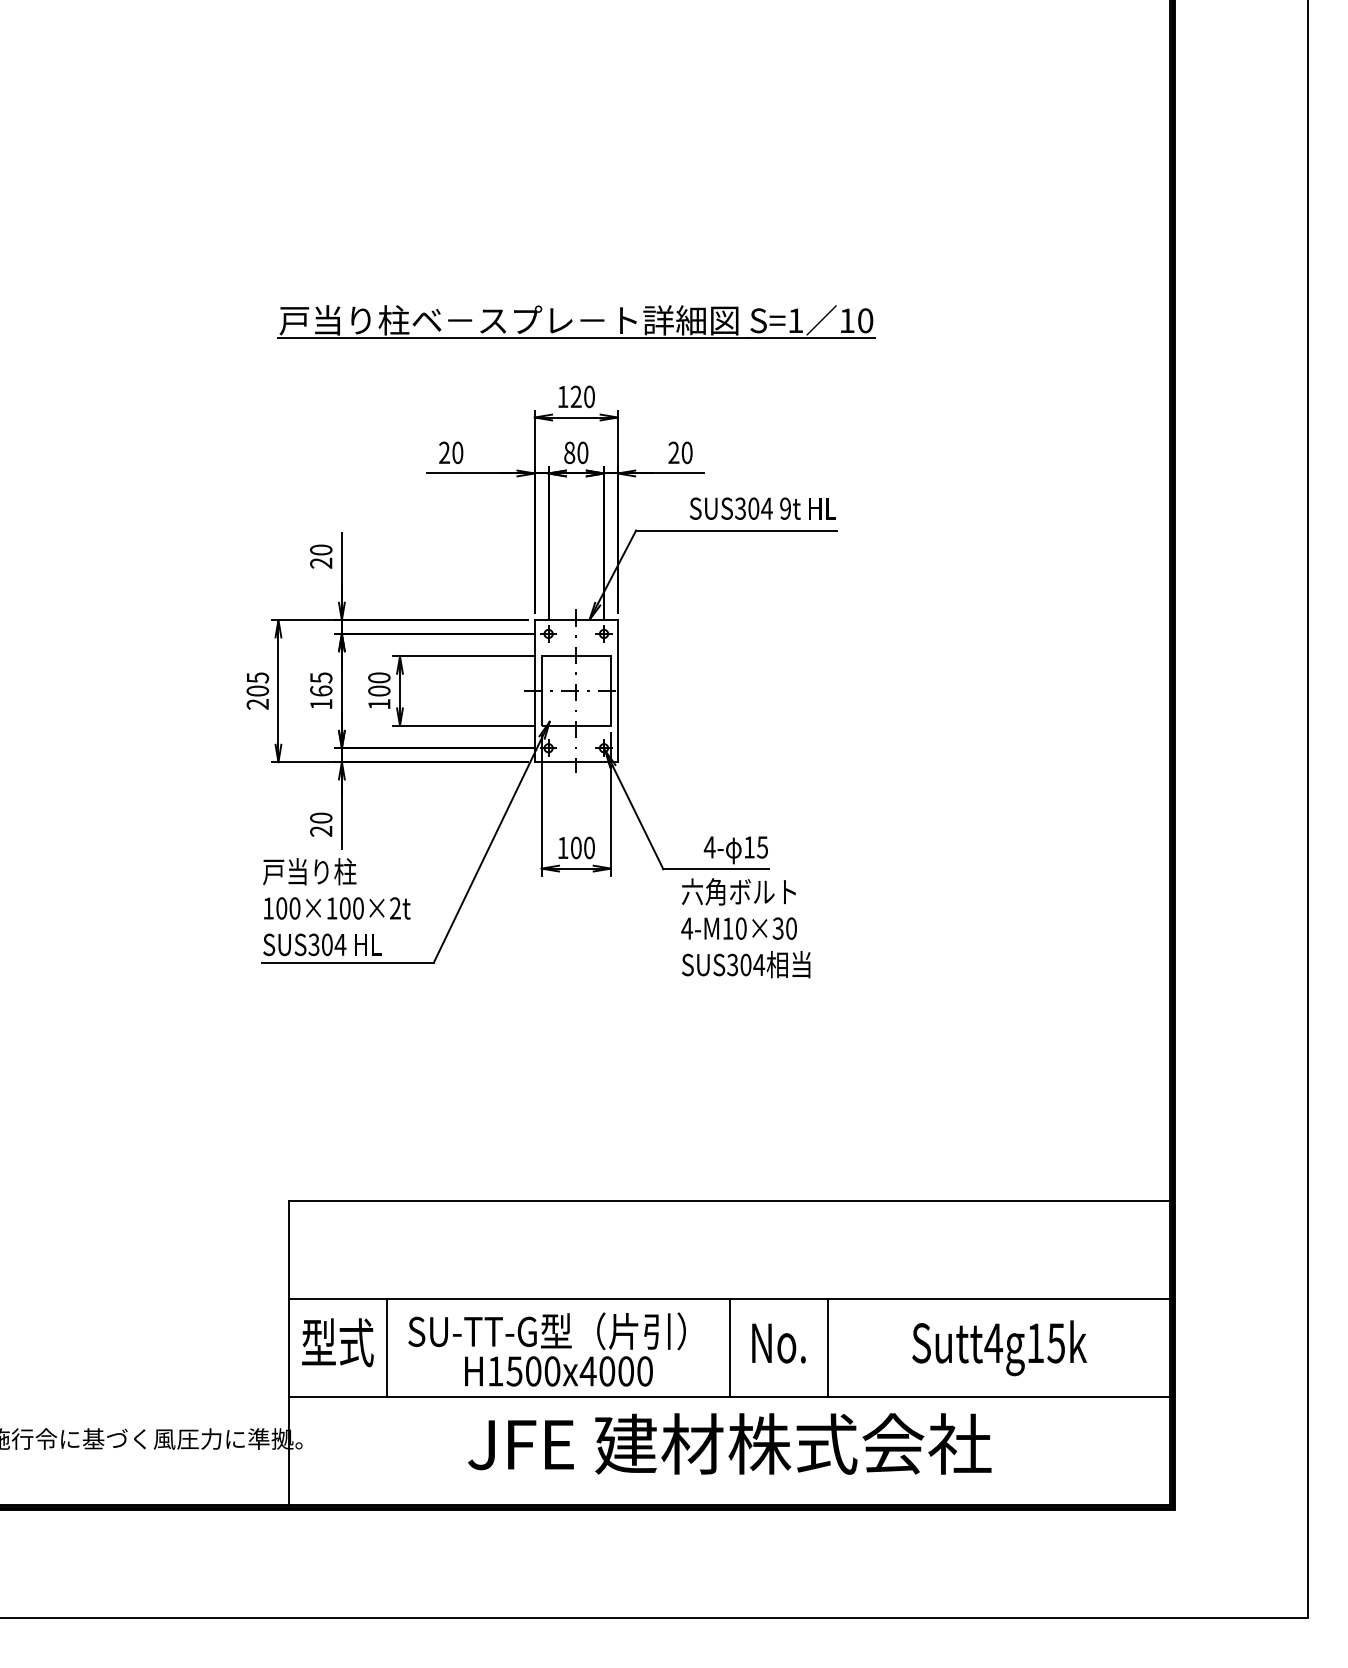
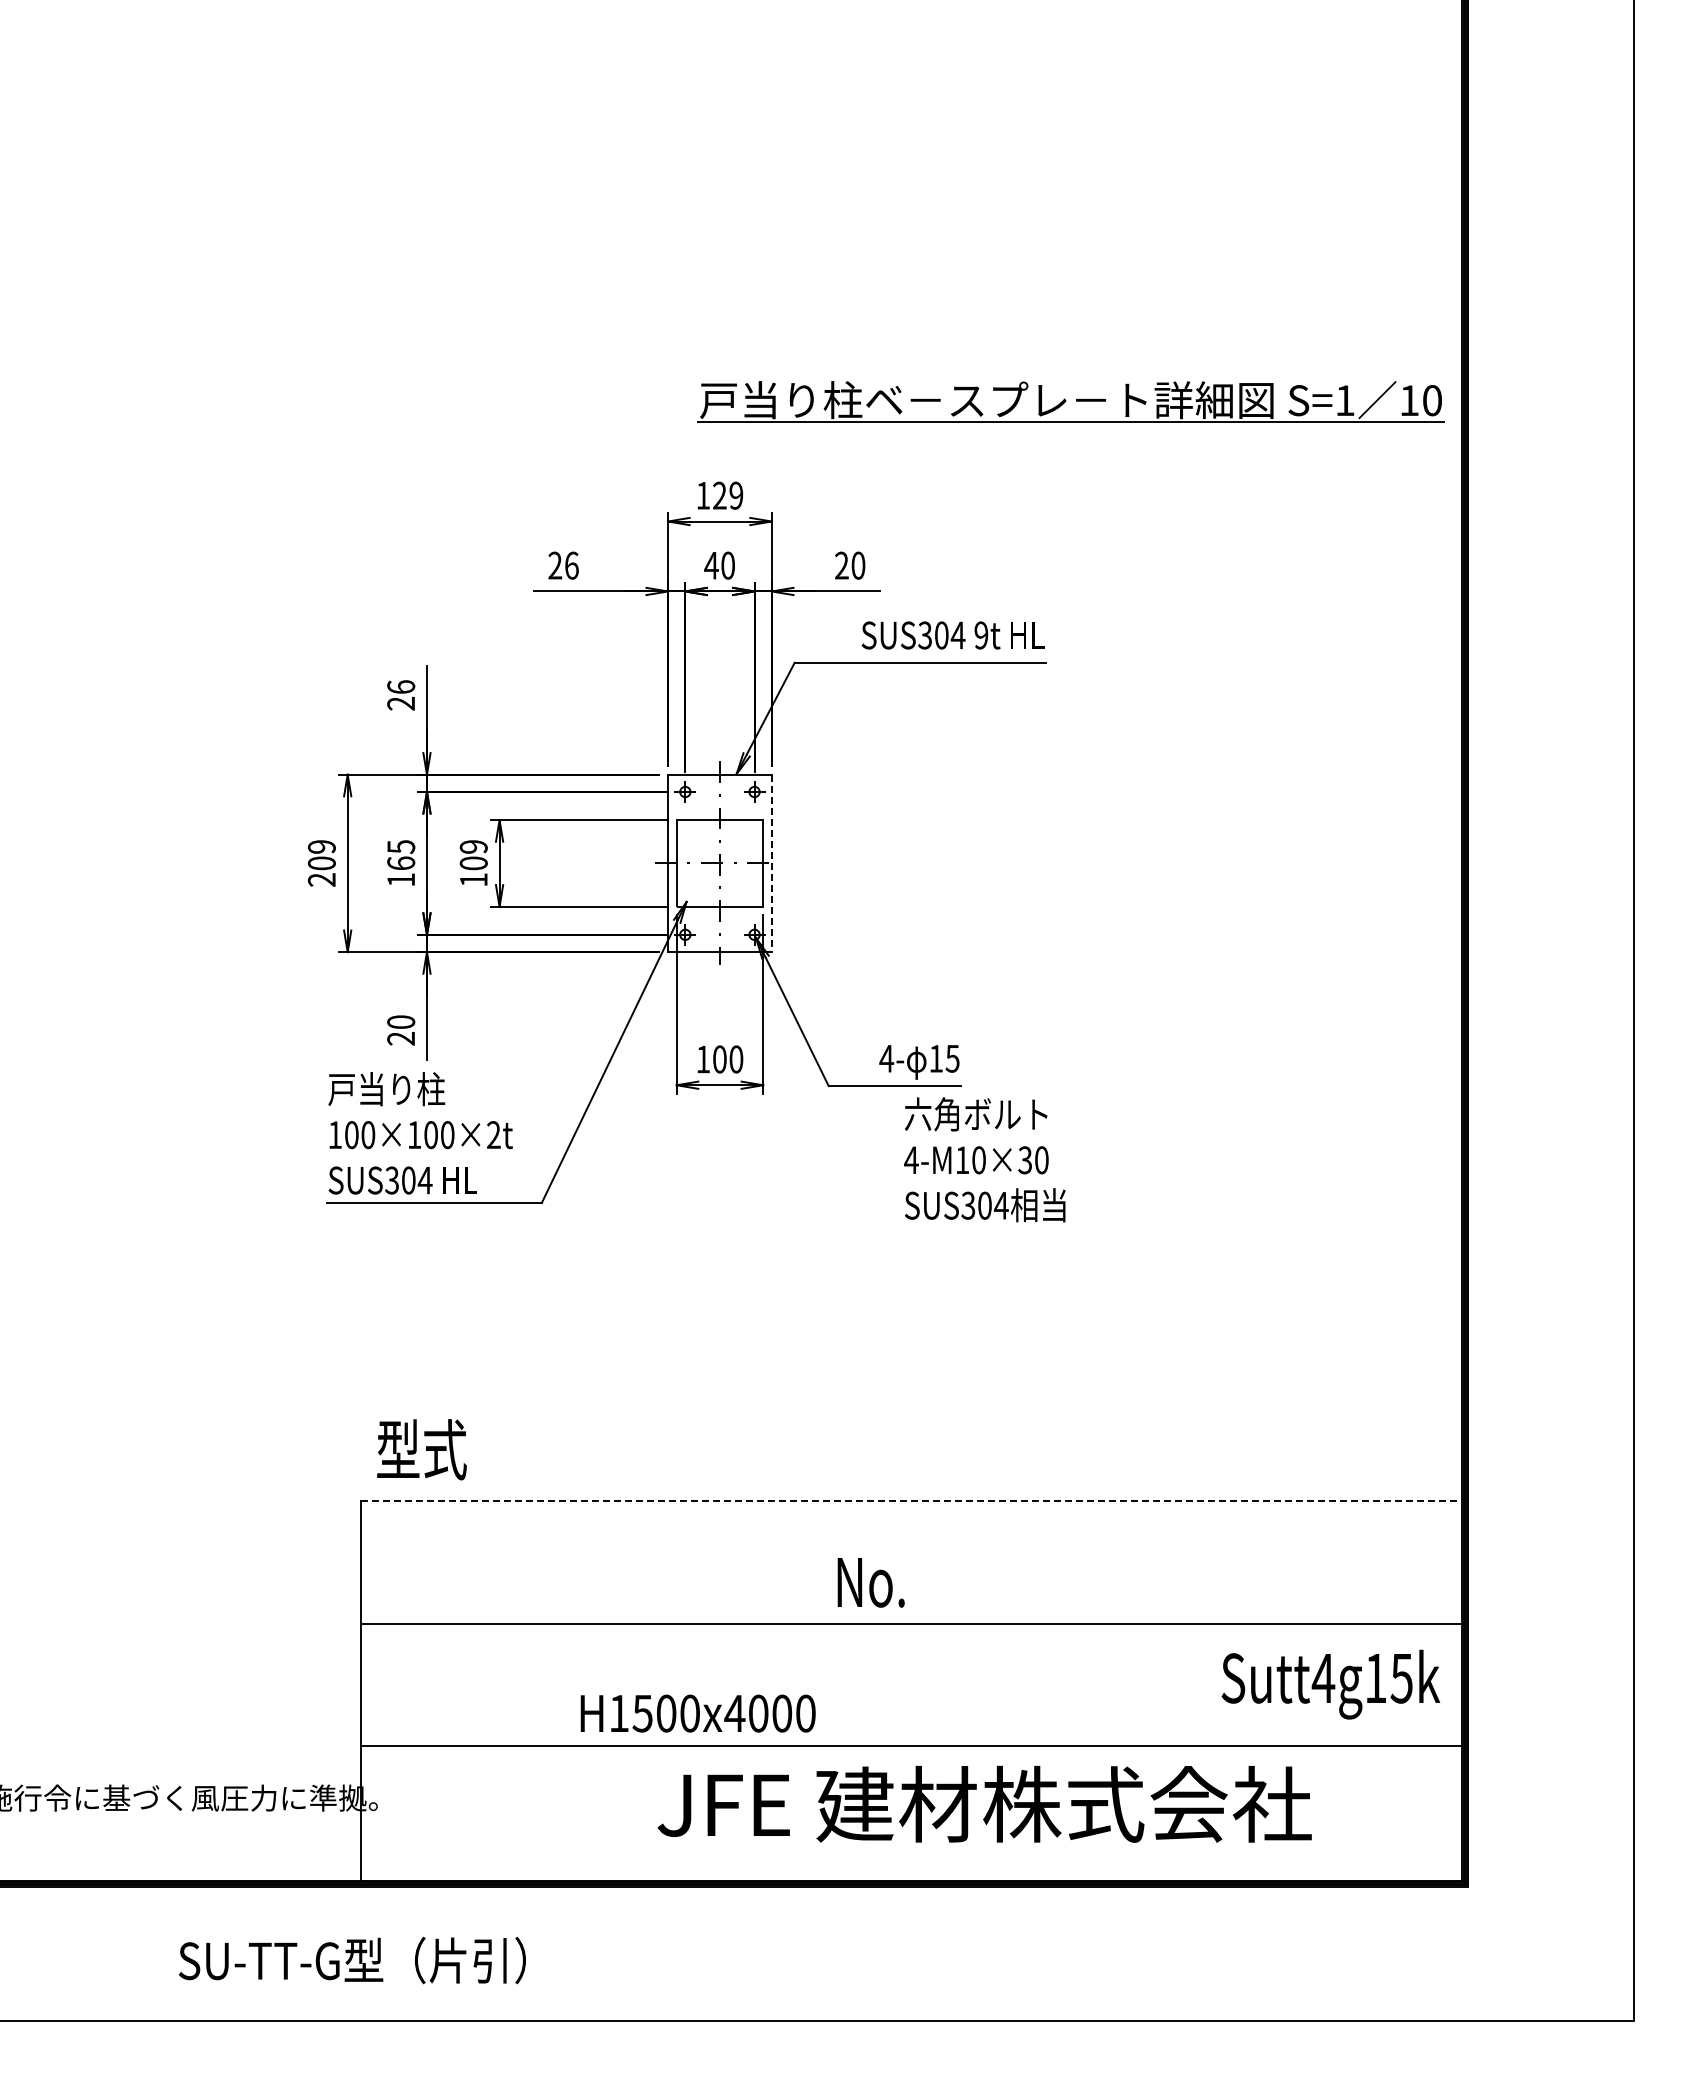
part: (575, 321) -> (1070, 401), moved
text: (589, 396) -> (736, 495), 120 -> 129
text: (457, 452) -> (571, 565), 20 -> 26
text: (569, 452) -> (711, 565), 80 -> 40
text: (321, 549) -> (401, 686), 20 -> 26
text: (379, 677) -> (473, 846), 100 -> 109
text: (257, 678) -> (321, 847), 205 -> 209
line: (617, 691) -> (771, 863), solid -> dashed
text: (745, 928) -> (984, 1159), moved
line: (729, 1201) -> (911, 1501), solid -> dashed
text: (547, 1331) -> (352, 1960), moved
text: (337, 1342) -> (421, 1449), moved
text: (778, 1343) -> (870, 1582), moved
line: (386, 1348) -> (482, 1684), removed
line: (729, 1348) -> (911, 1684), removed
line: (827, 1348) -> (1033, 1684), removed
text: (999, 1348) -> (1330, 1684), moved
text: (729, 1444) -> (984, 1804), moved

